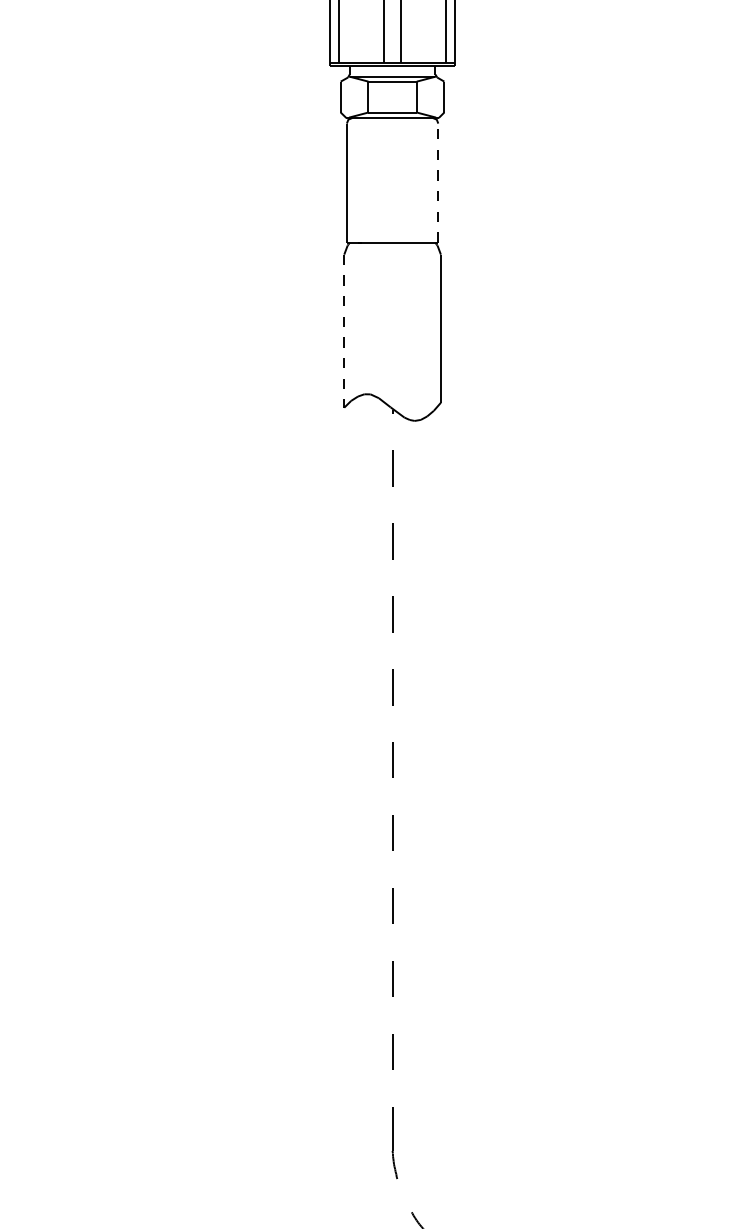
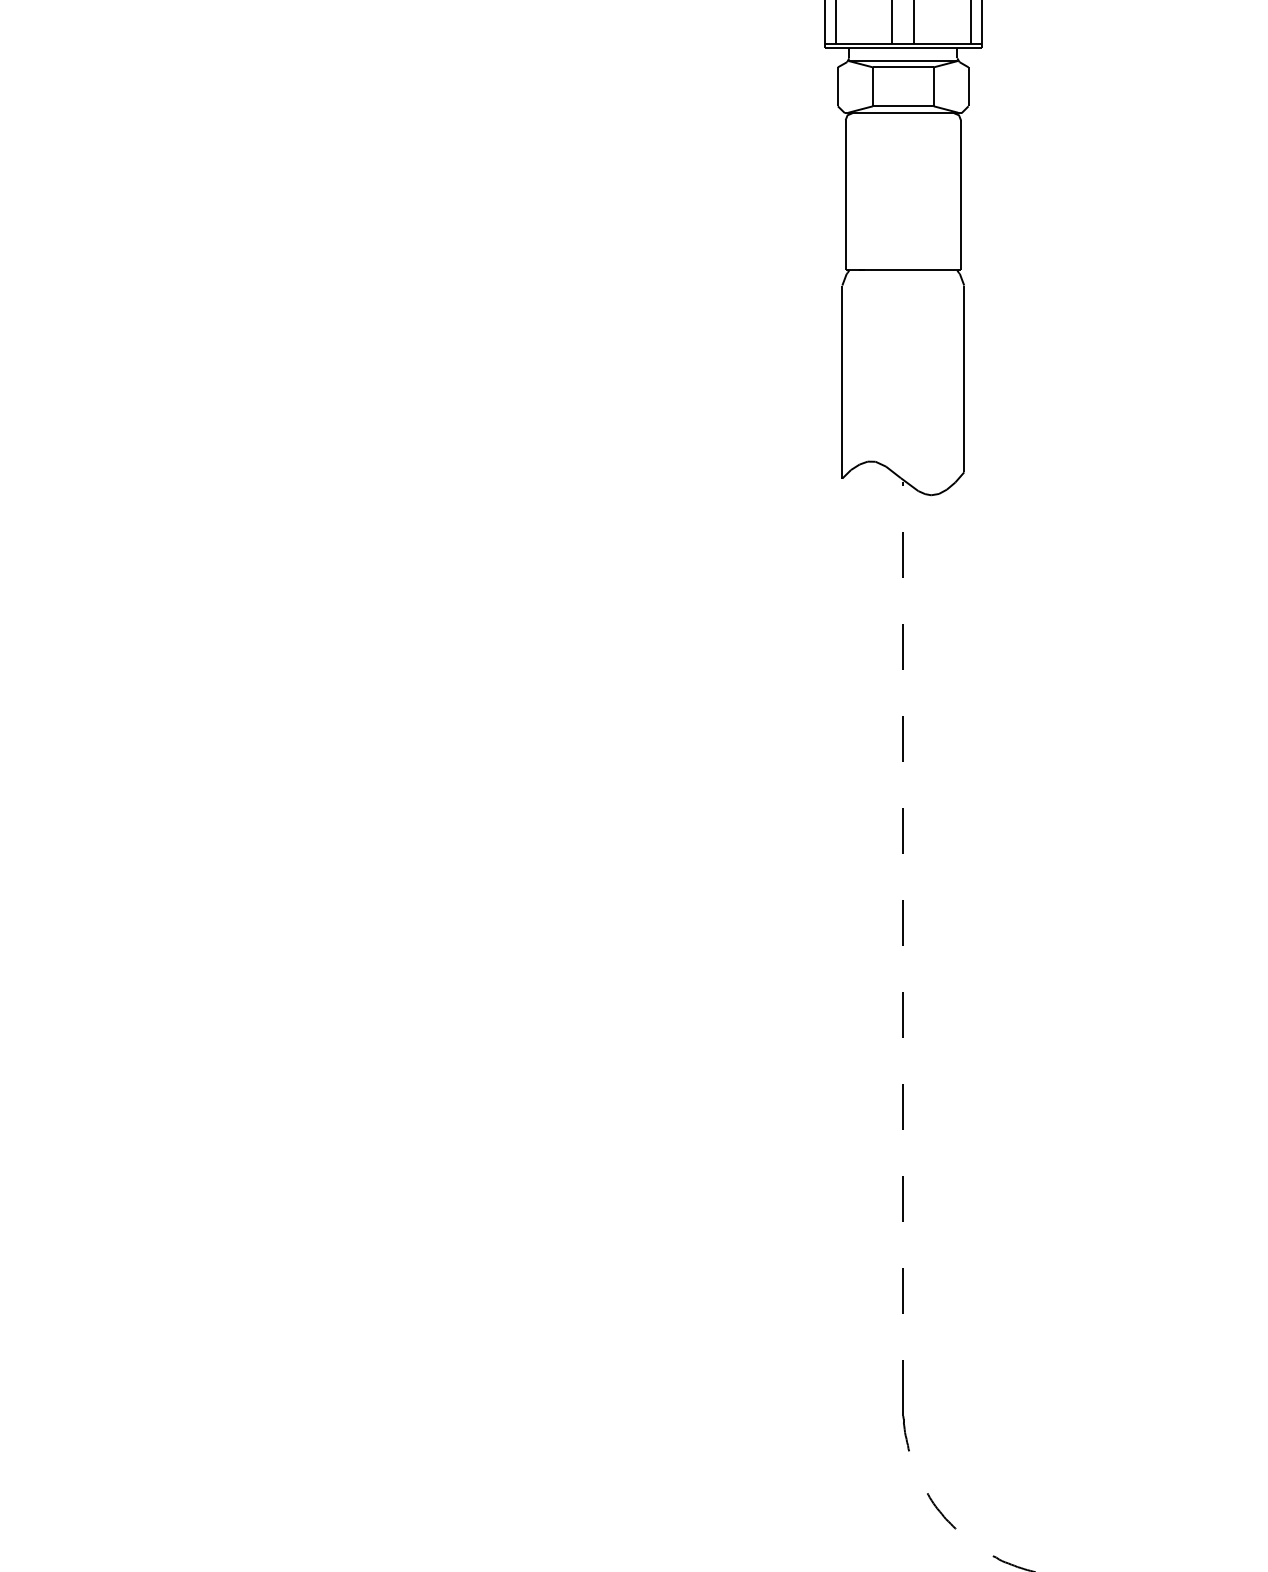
line: (437, 182) -> (960, 194), dashed -> solid
line: (344, 331) -> (842, 382), dashed -> solid

